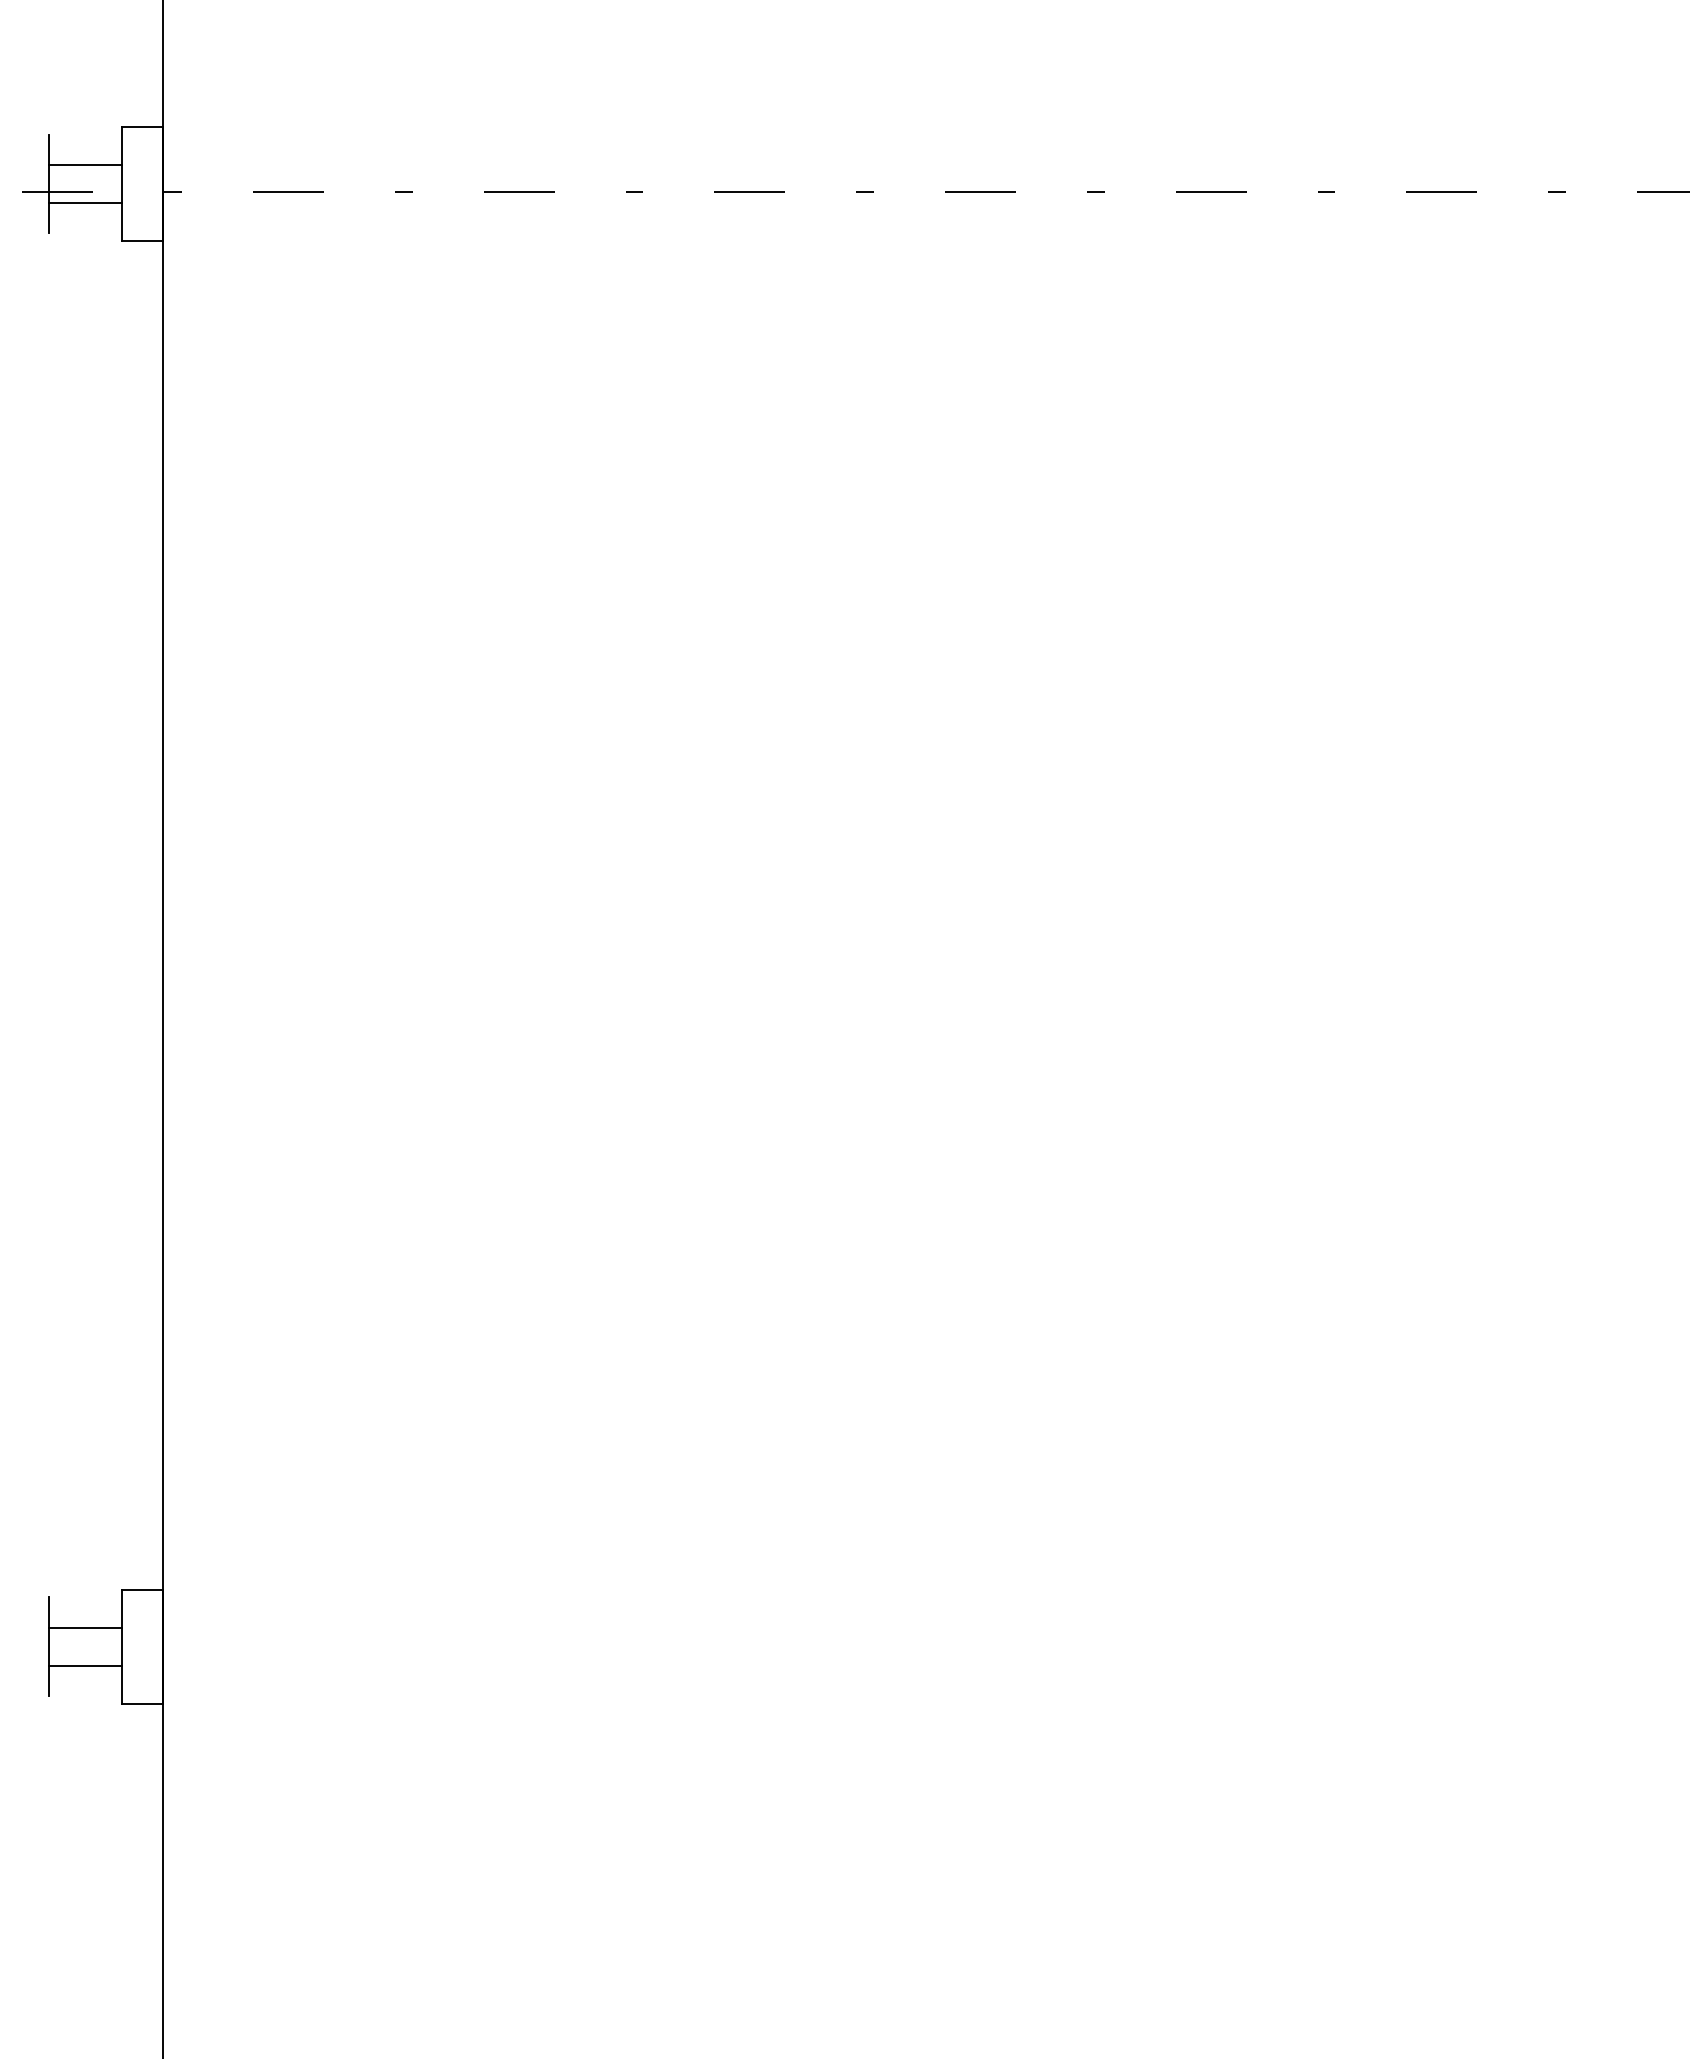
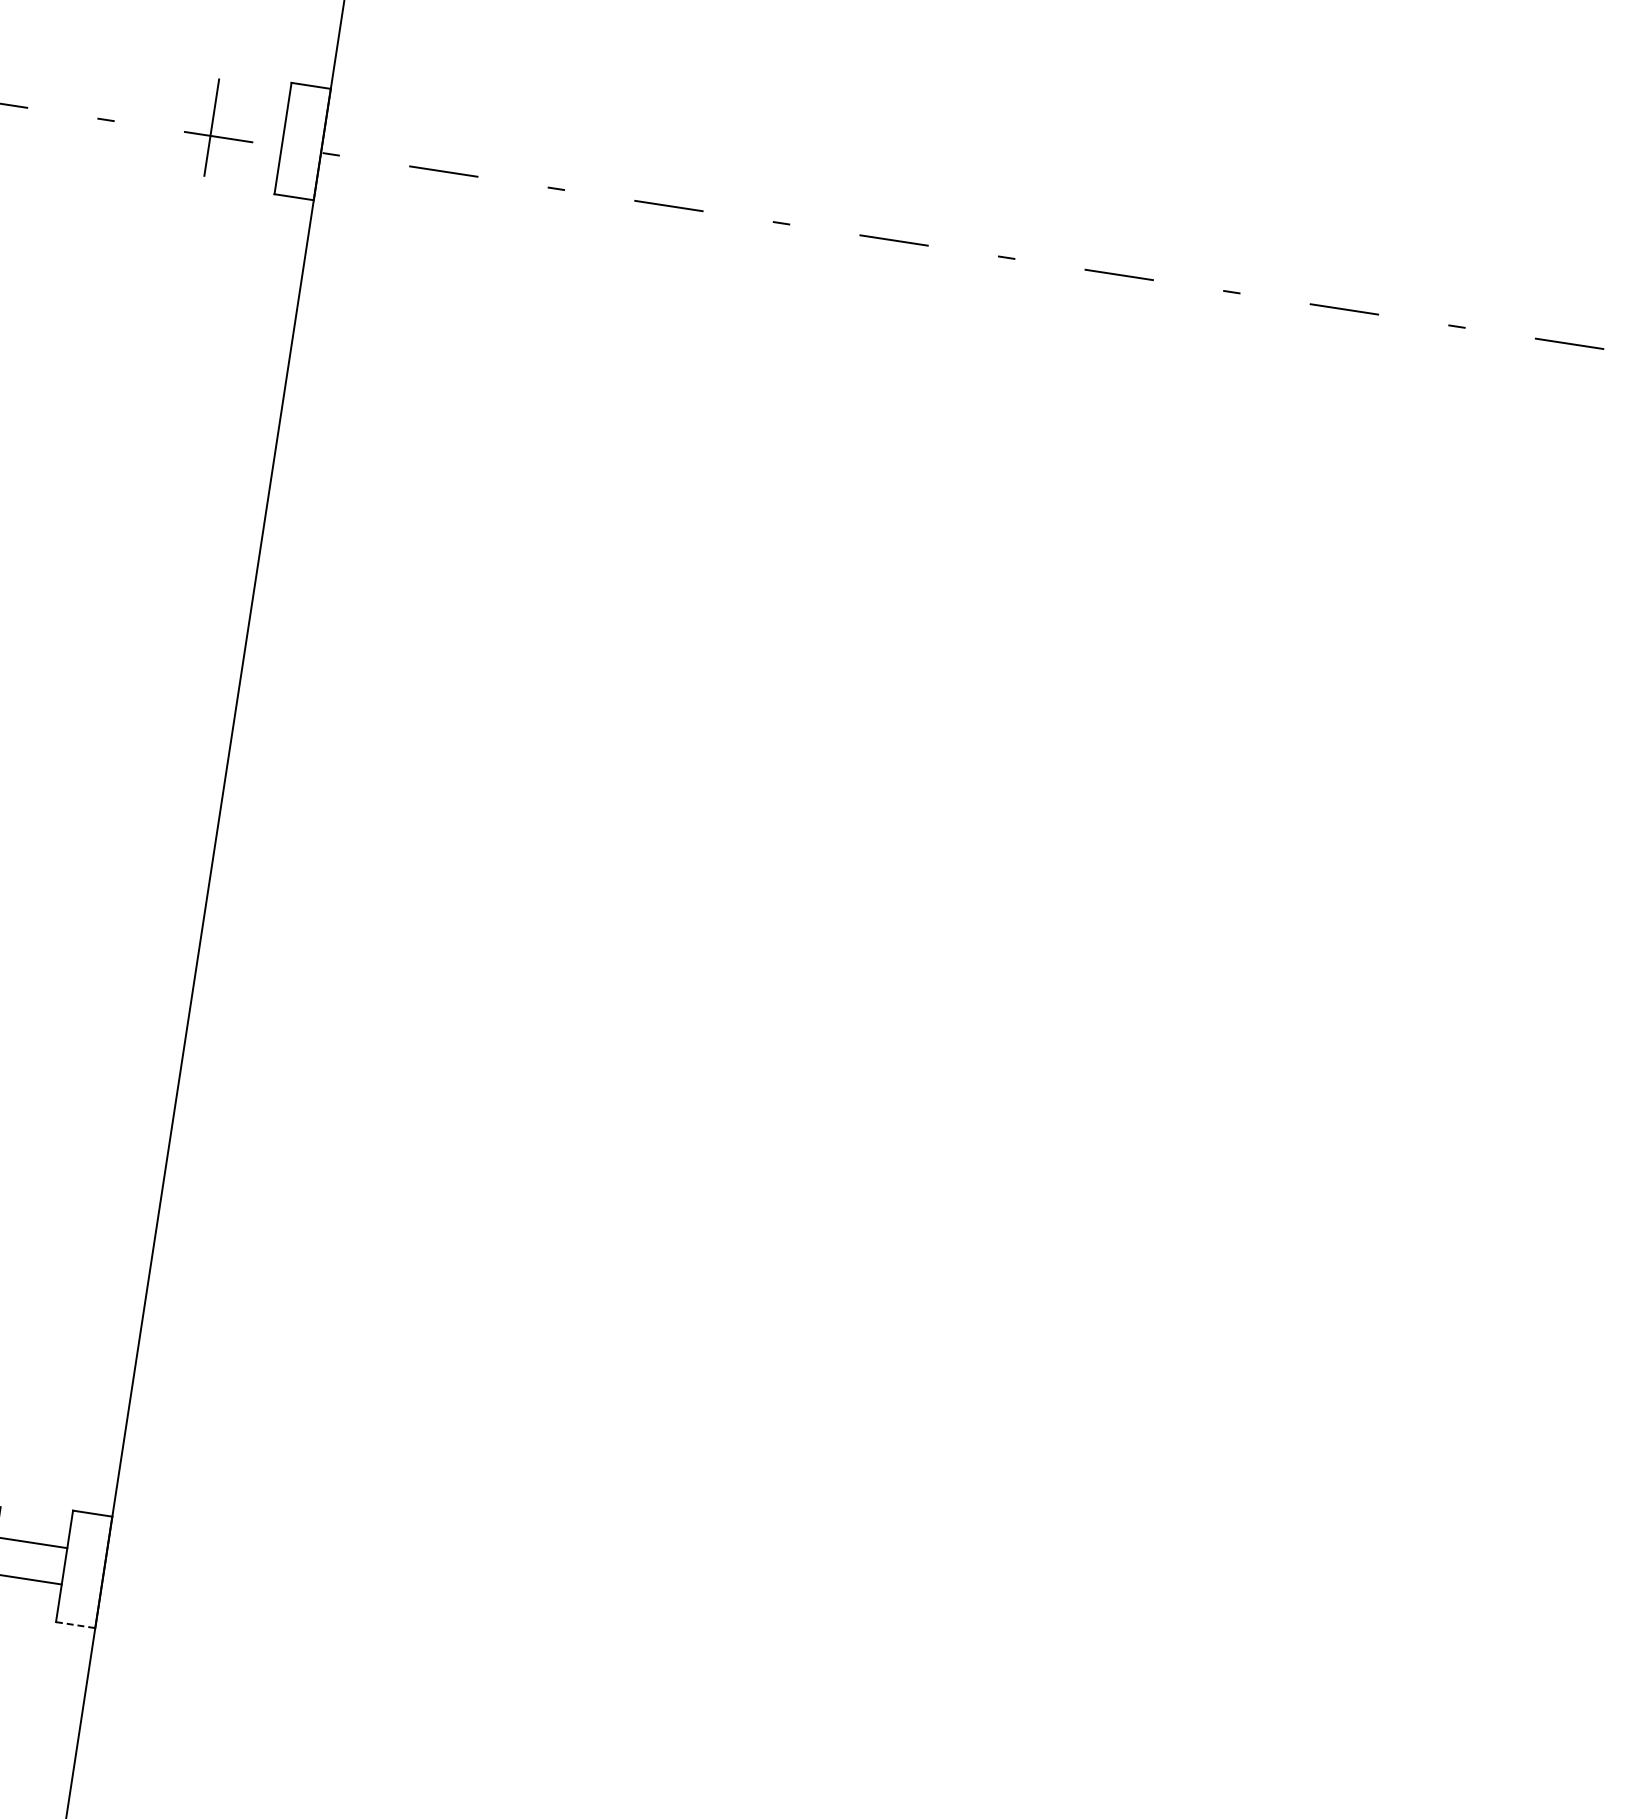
line: (85, 165) -> (249, 114), removed
line: (85, 202) -> (244, 151), removed
line: (143, 1704) -> (76, 1625), solid -> dashed

